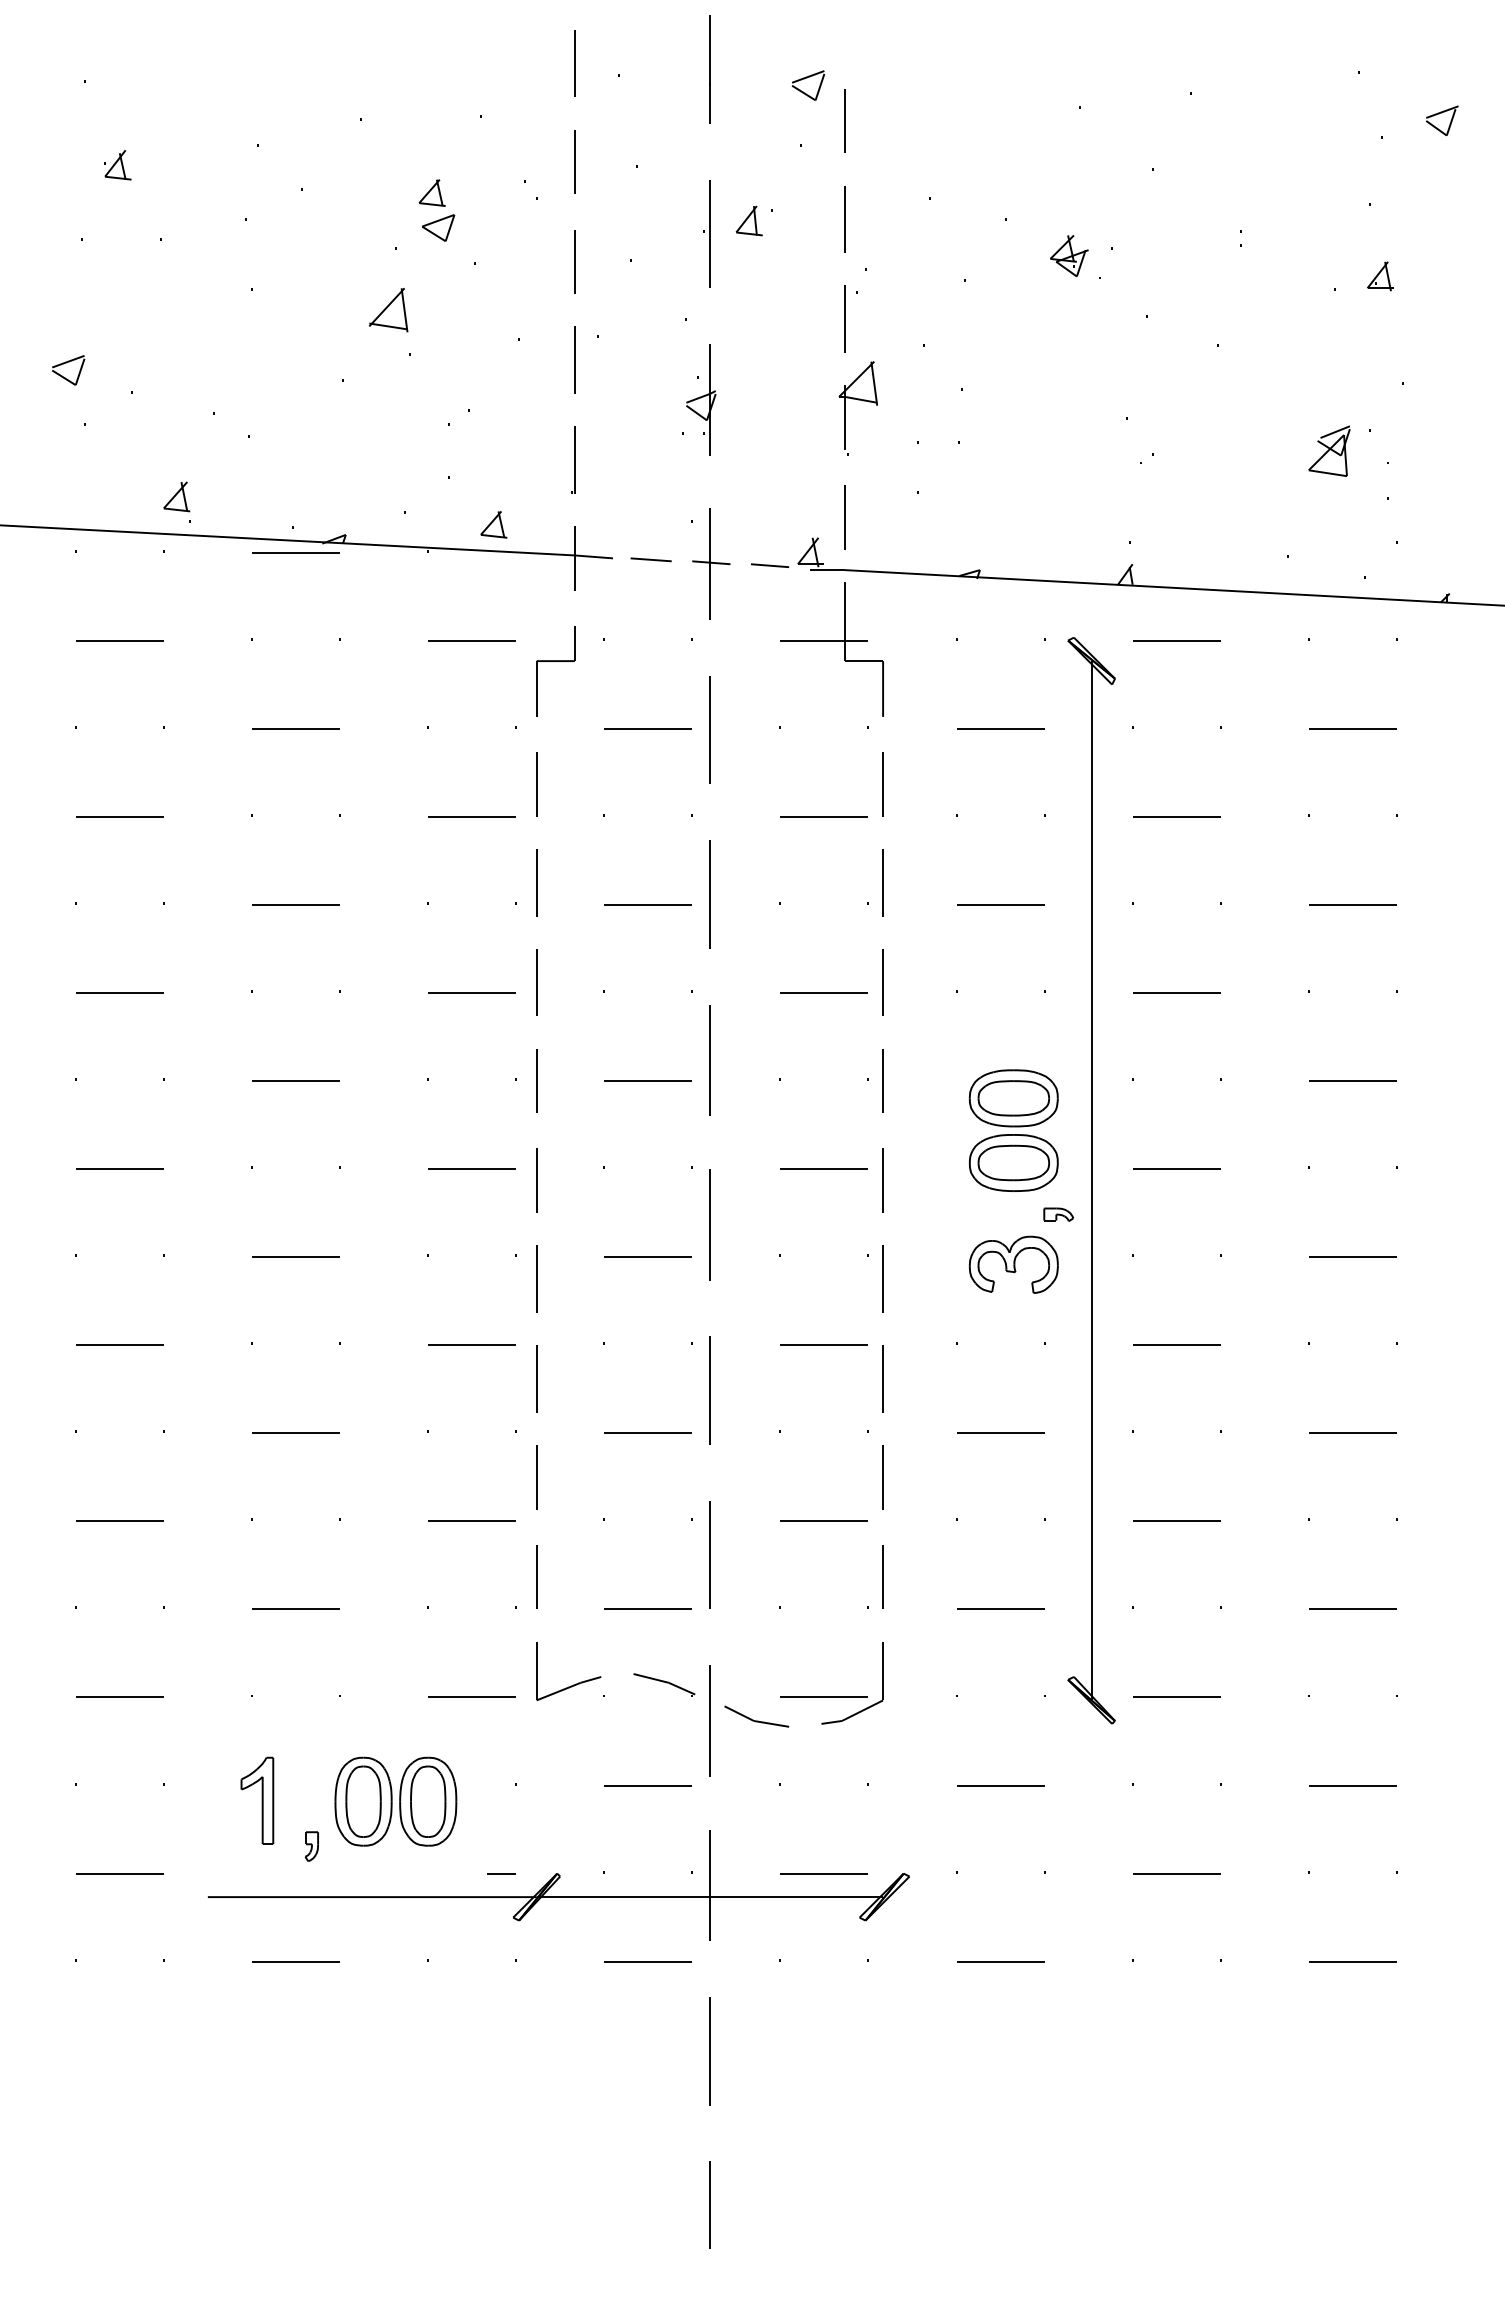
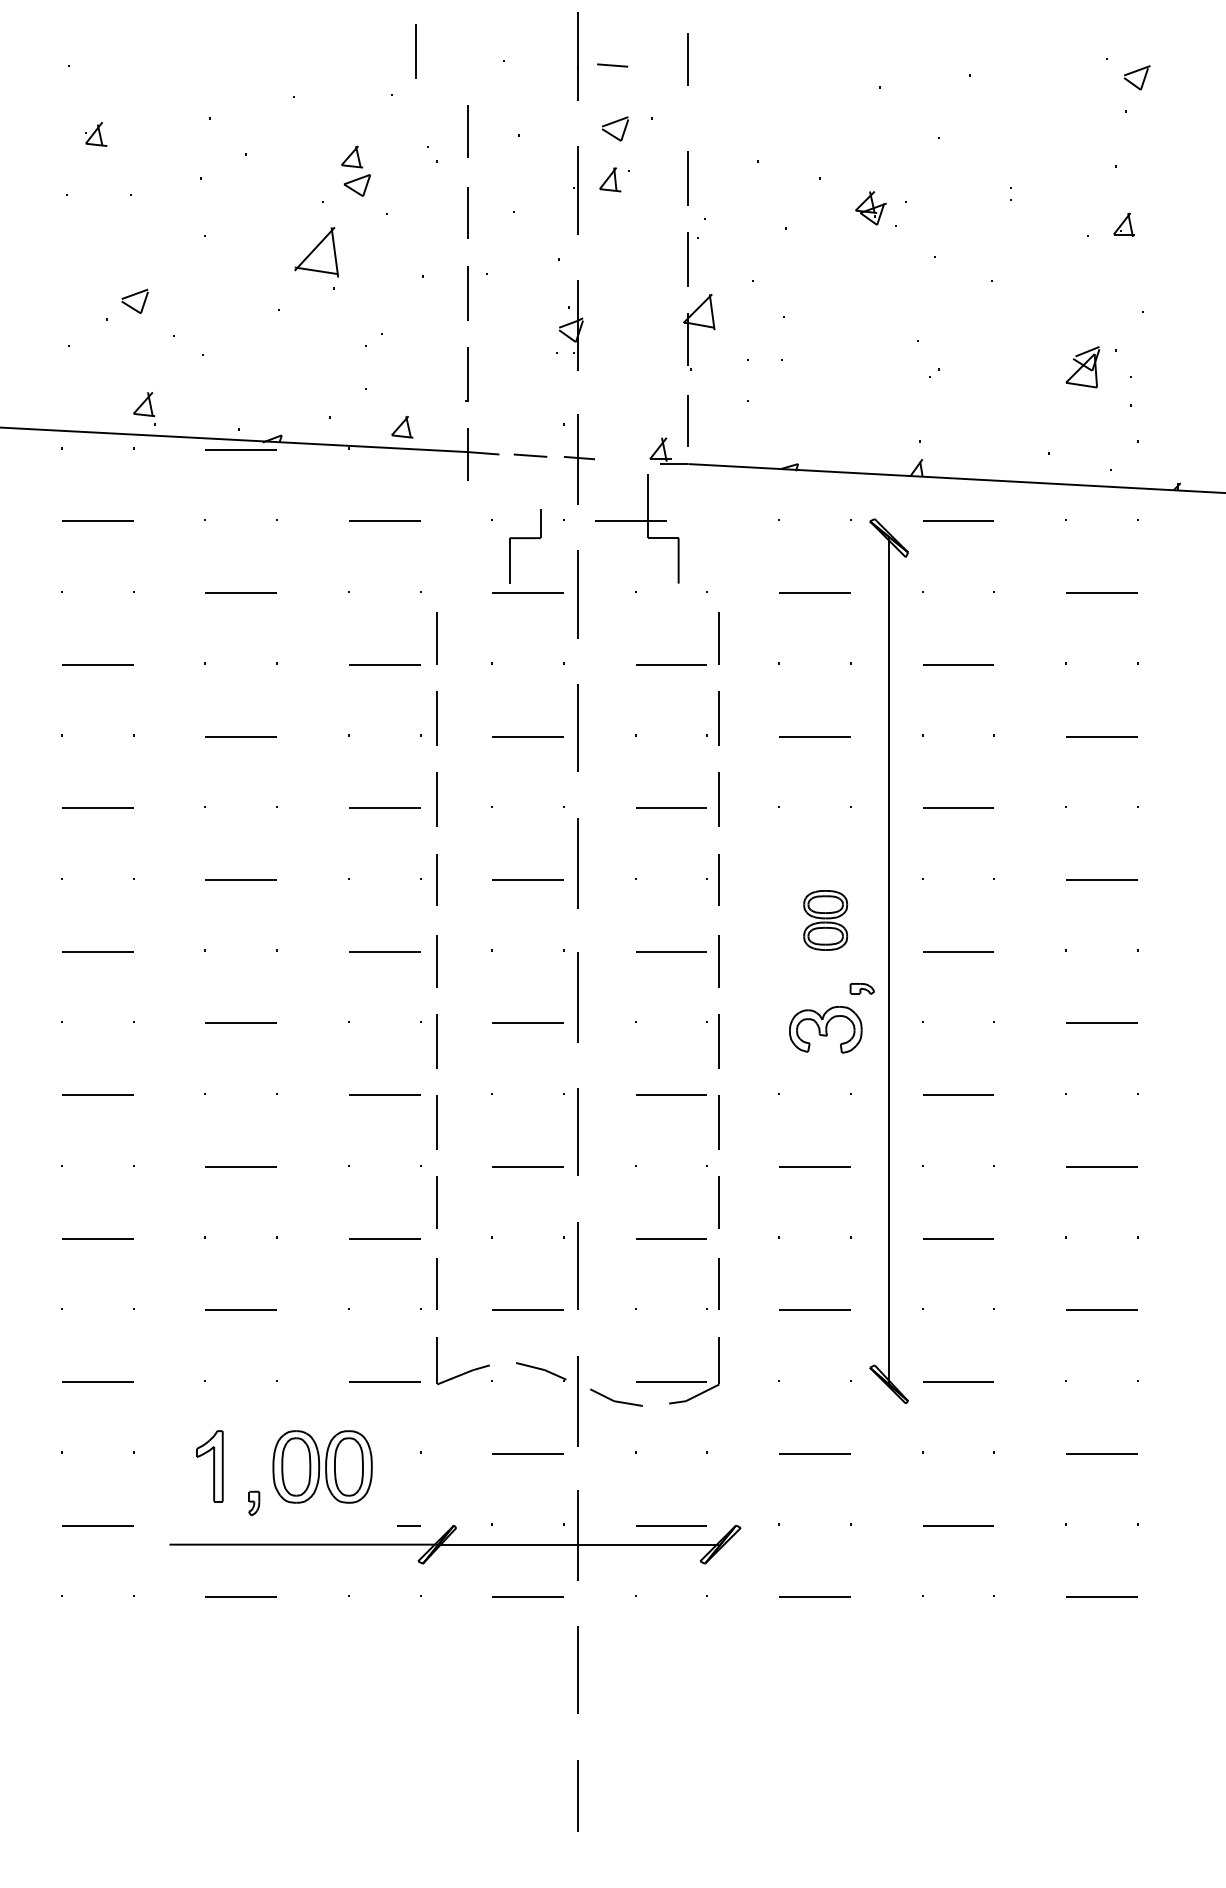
line: (574, 63) -> (415, 51), moved
part: (807, 78) -> (614, 123), moved
part: (1439, 114) -> (1134, 72), moved
line: (844, 120) -> (687, 58), moved
part: (388, 310) -> (316, 252), size x1.4
part: (64, 364) -> (131, 296), moved
line: (770, 565) -> (613, 65), moved
part: (831, 641) -> (636, 522), moved
part: (555, 661) -> (525, 538), moved
part: (1013, 1130) -> (825, 920), size x0.6

